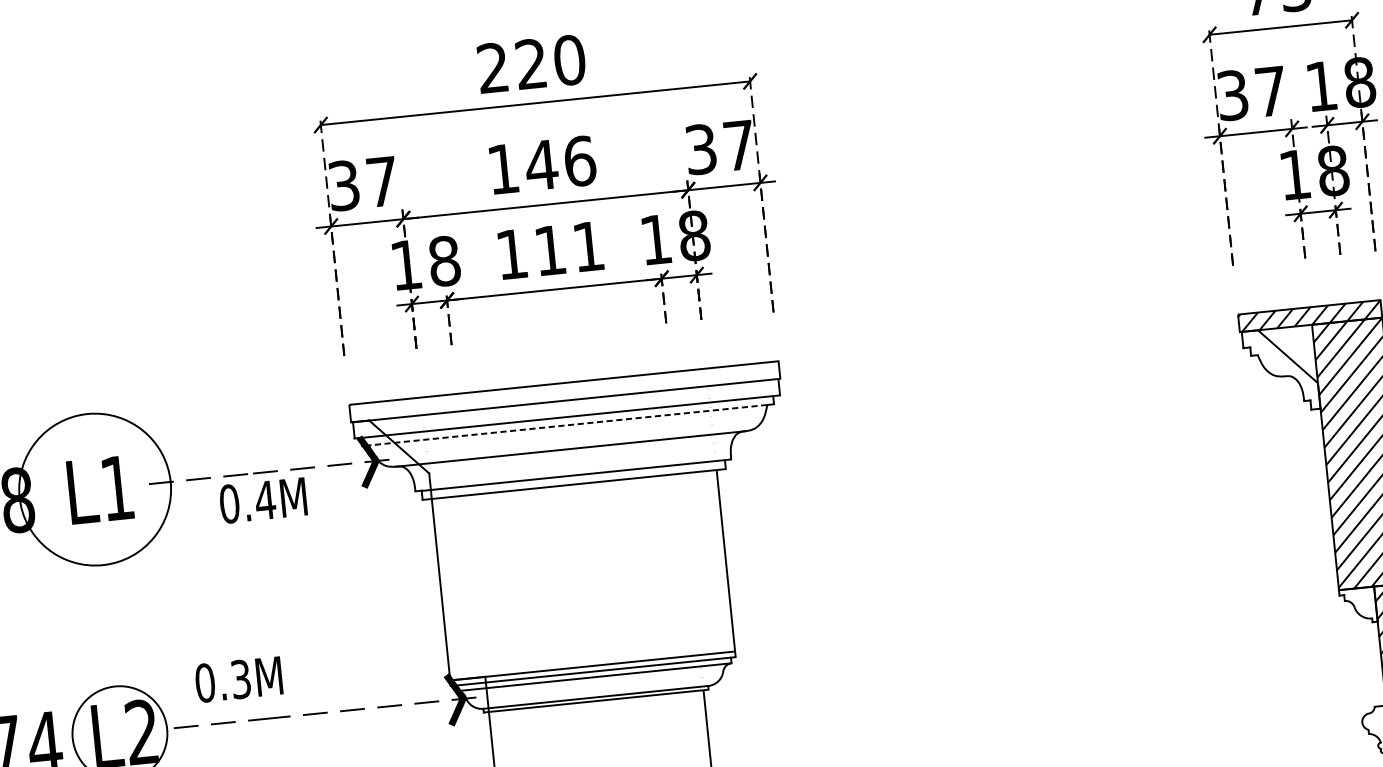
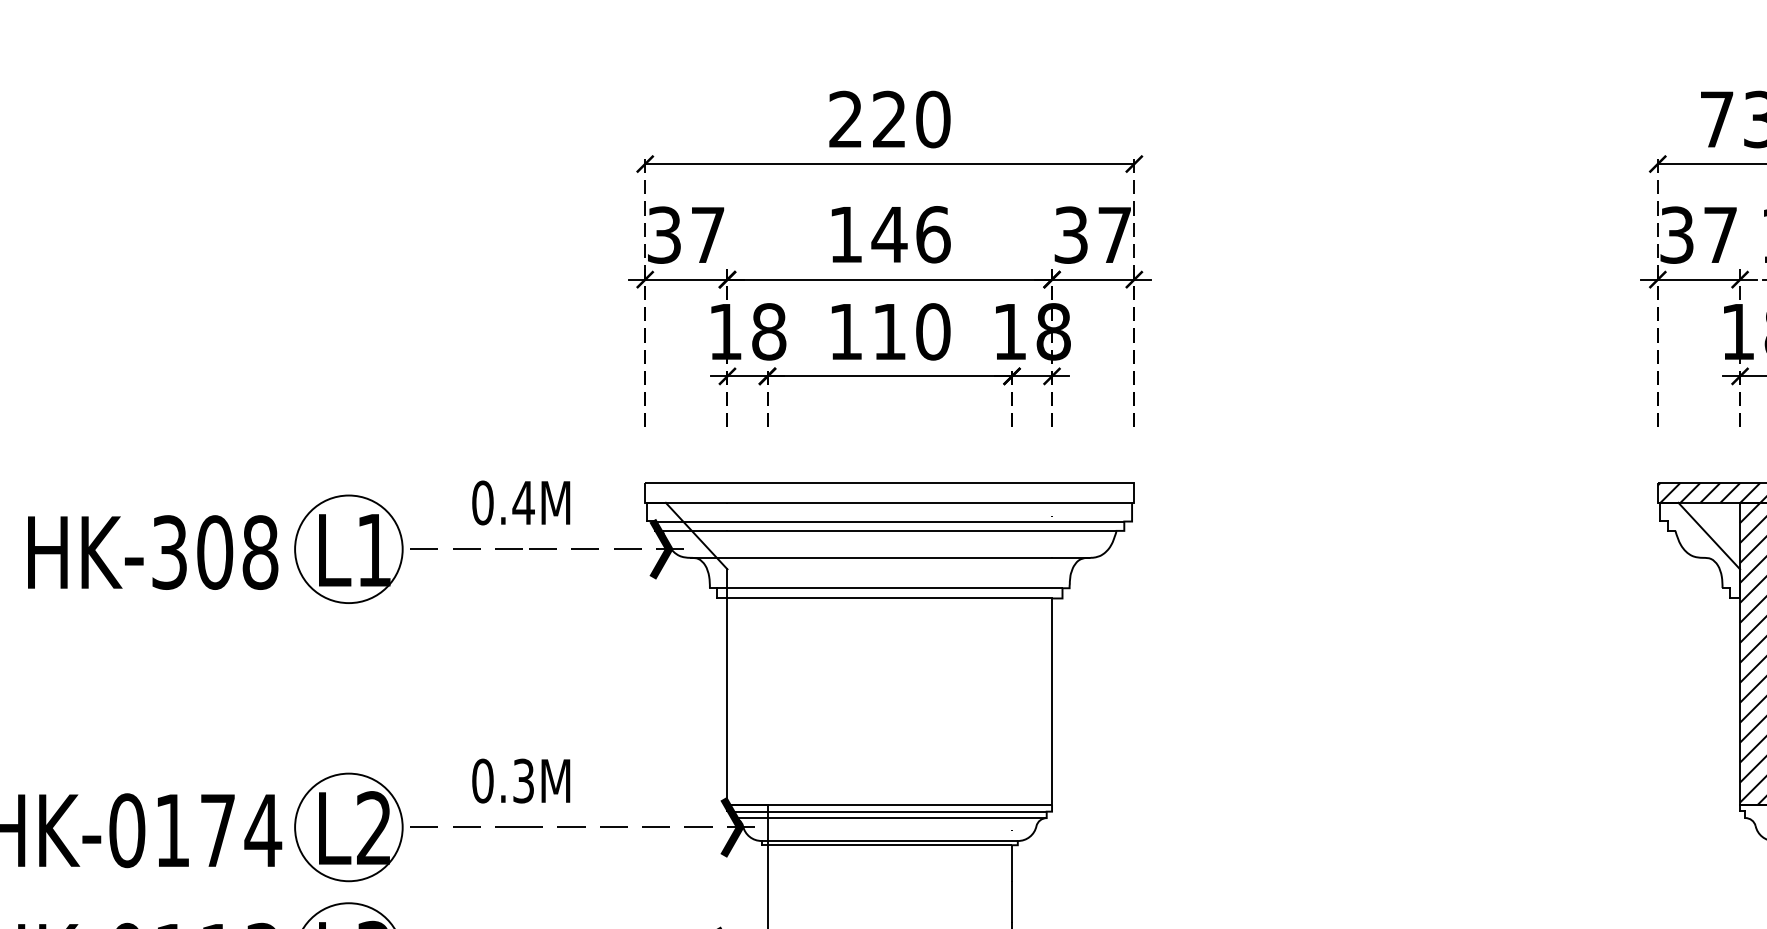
text: (588, 246) -> (933, 331), 111 -> 110
line: (567, 424) -> (889, 530), dashed -> solid
circle: (94, 489) -> (348, 549), size x0.62
text: (263, 500) -> (521, 502), moved
text: (239, 679) -> (521, 780), moved

